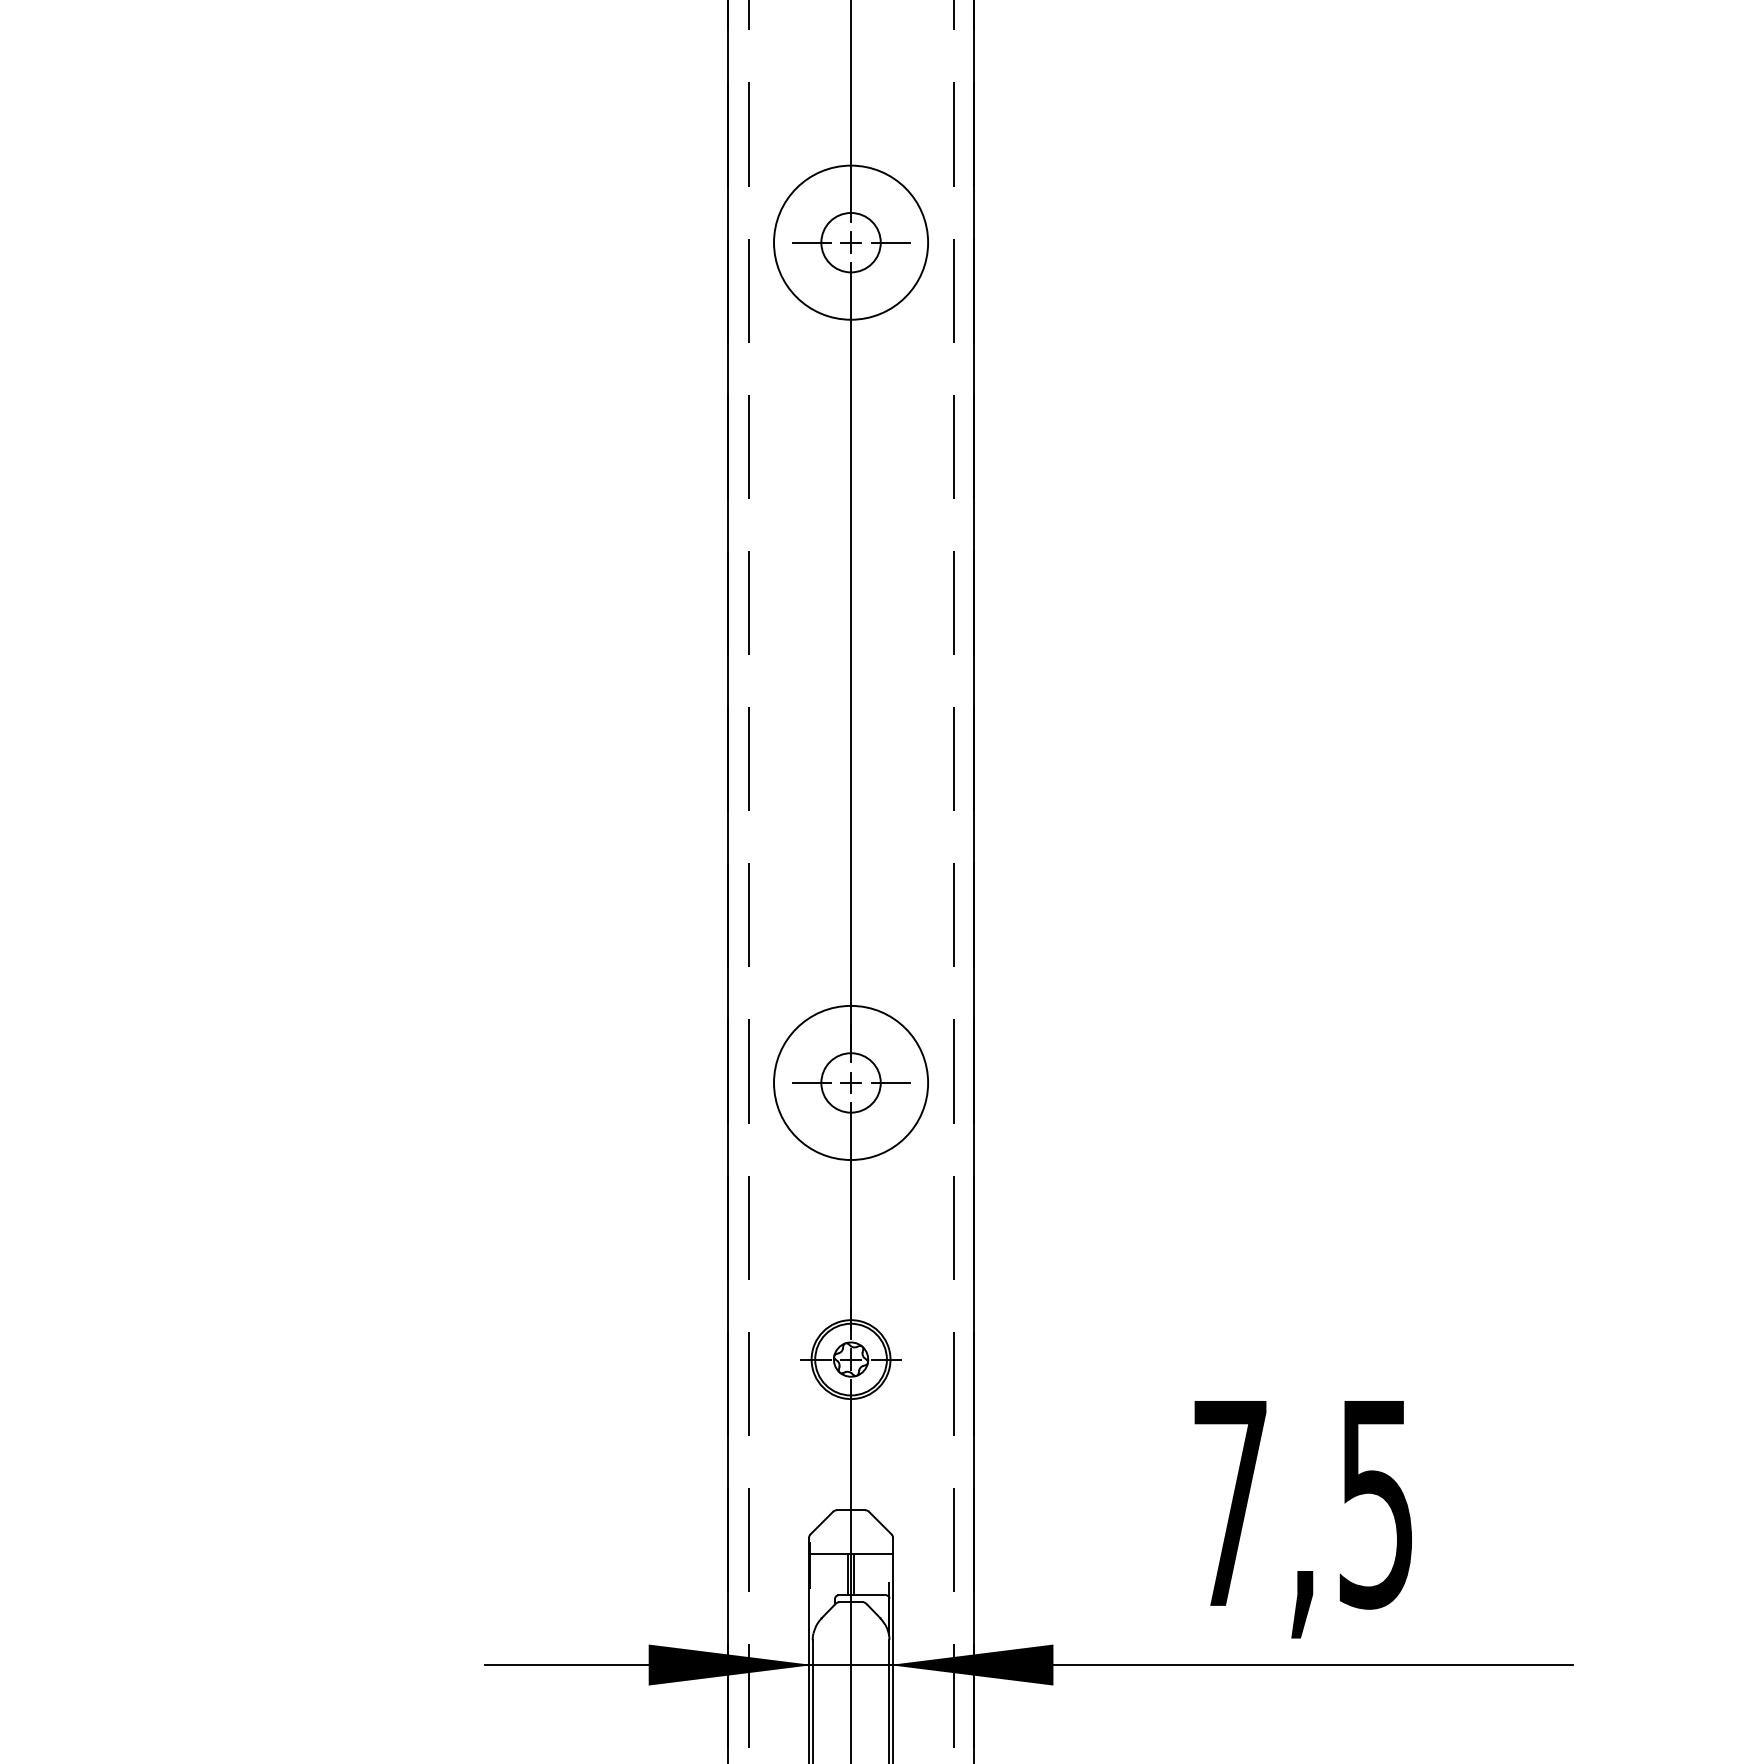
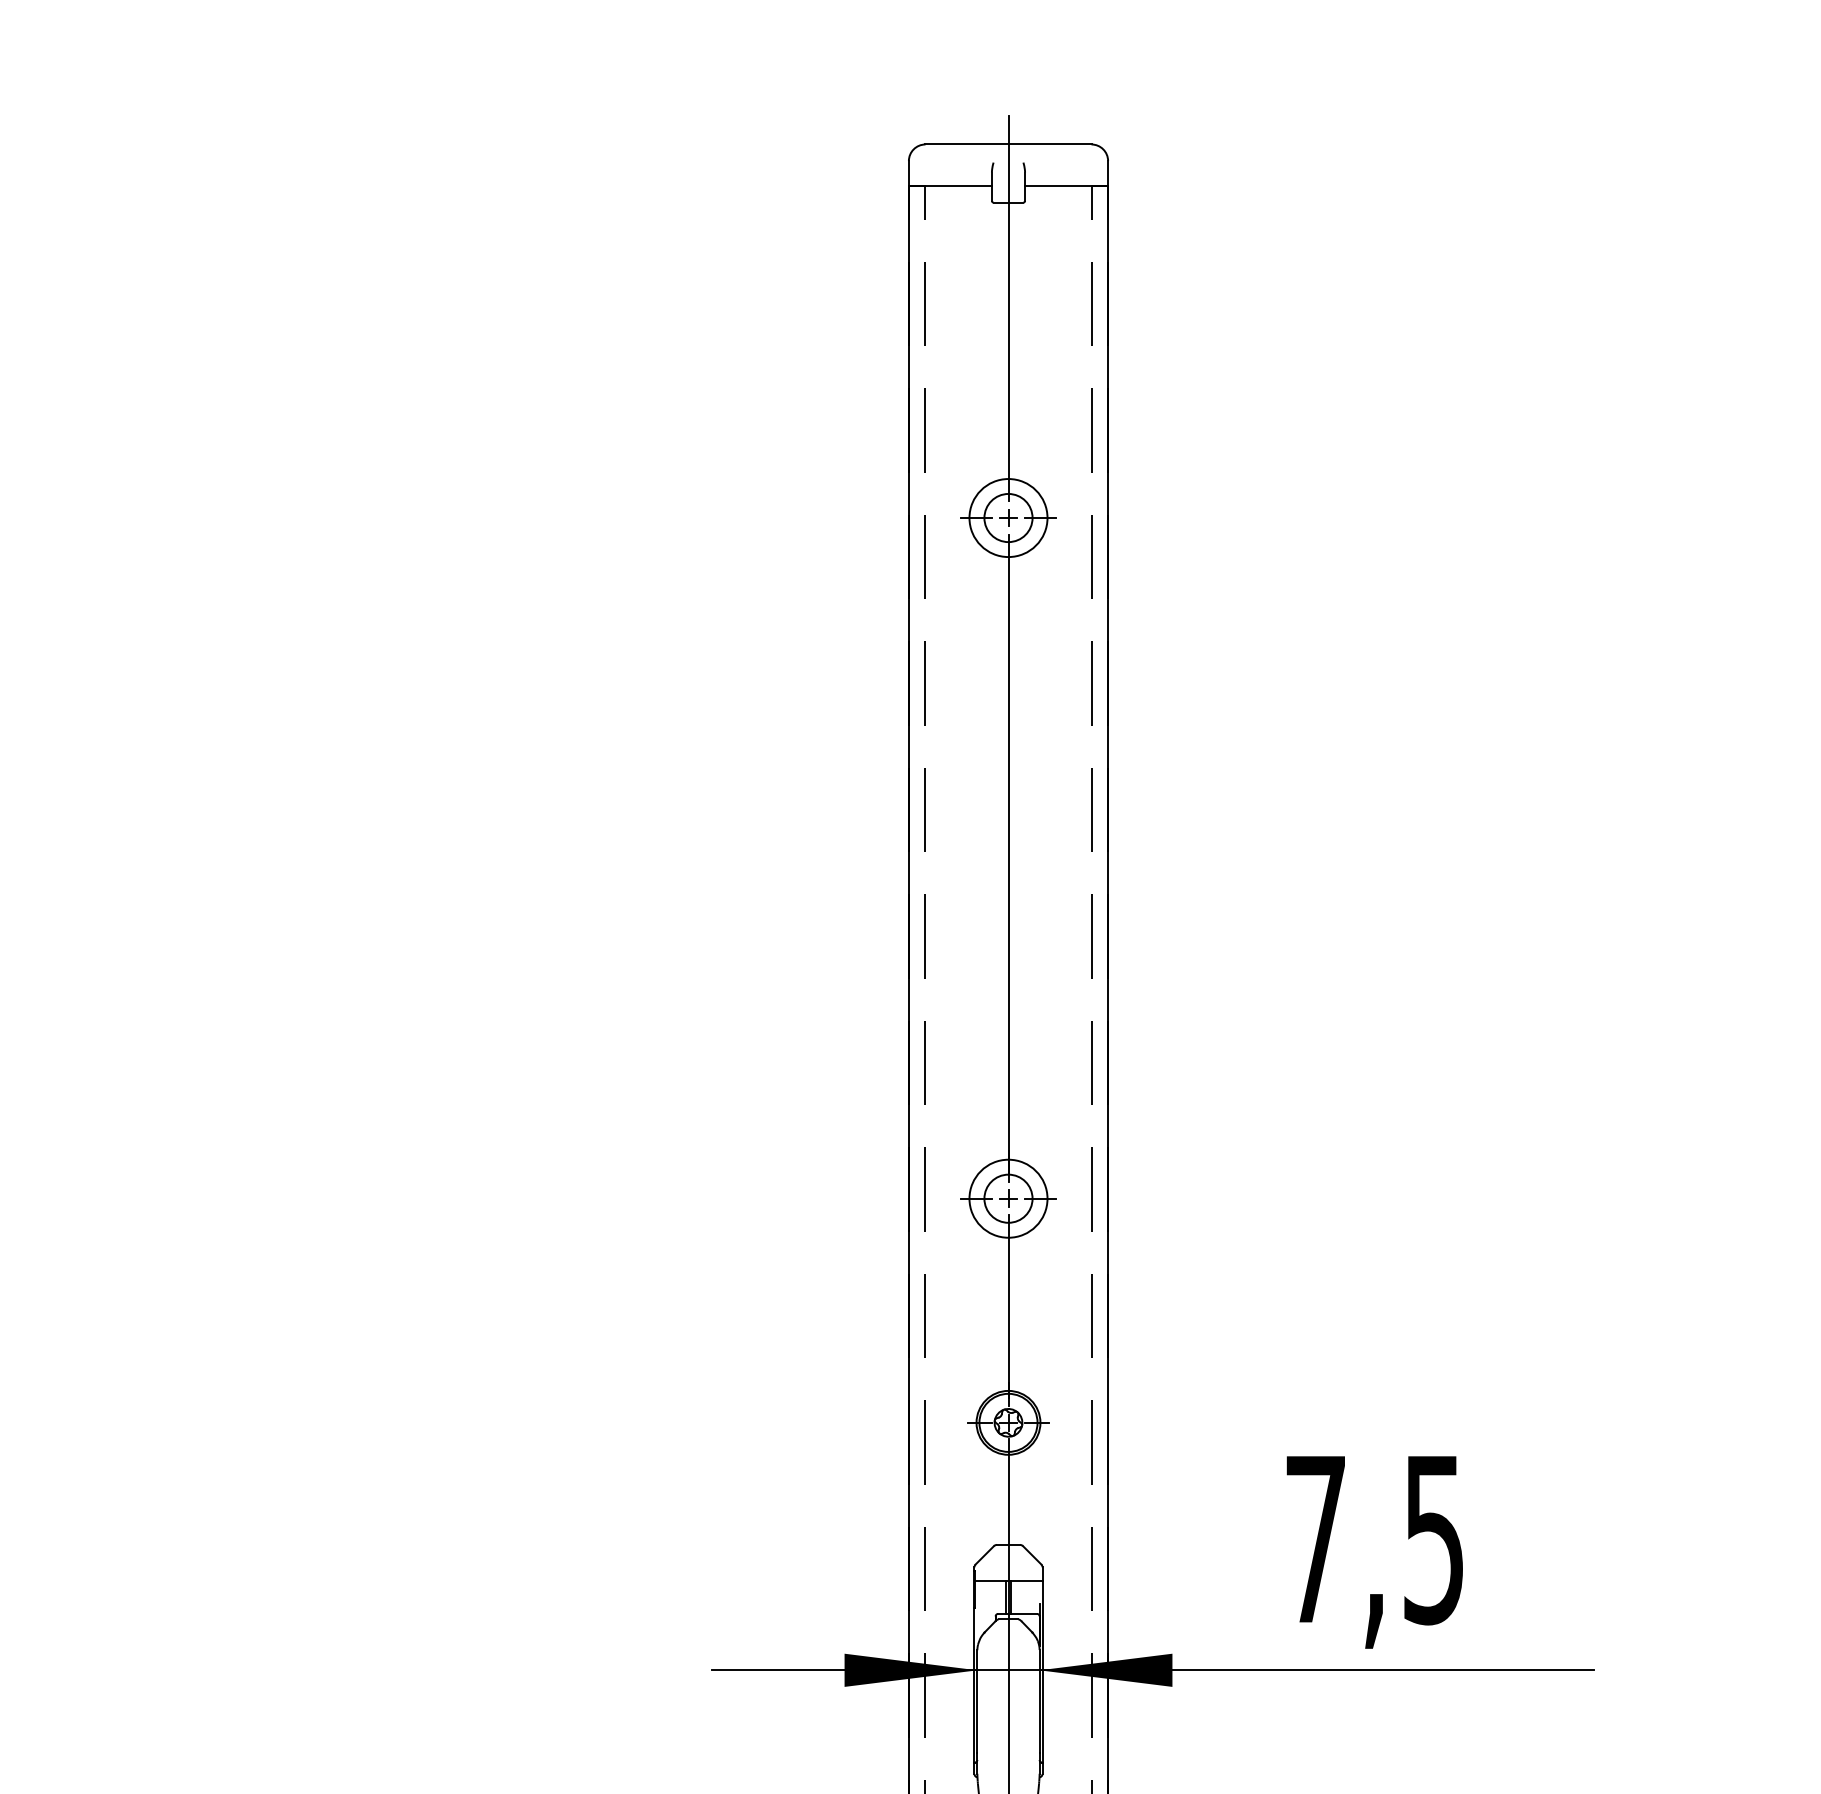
circle: (851, 243) -> (1008, 518), size x0.62
circle: (851, 1082) -> (1008, 1198), size x0.62

